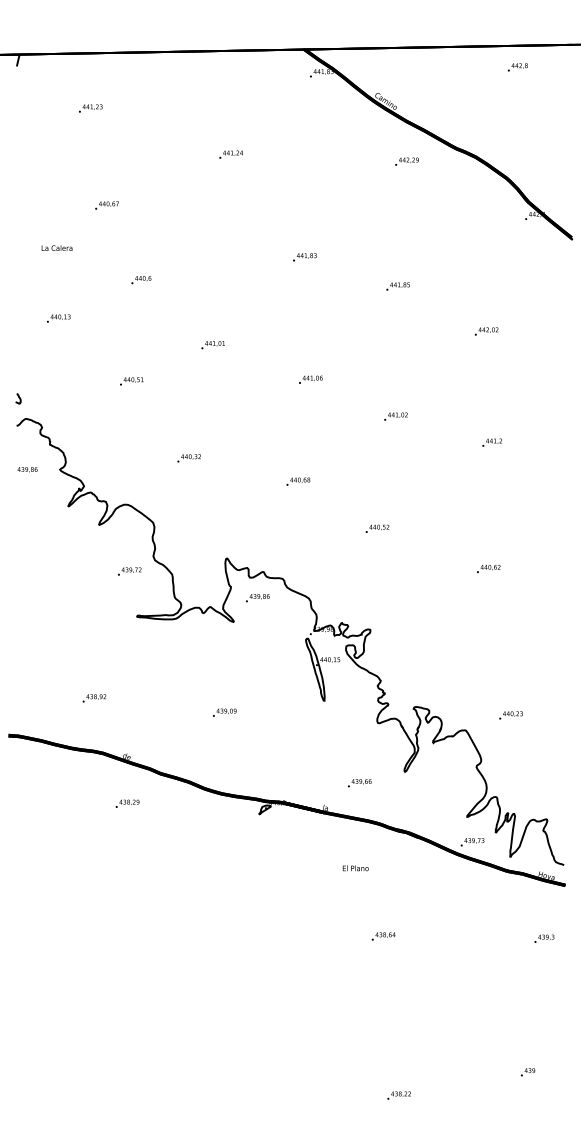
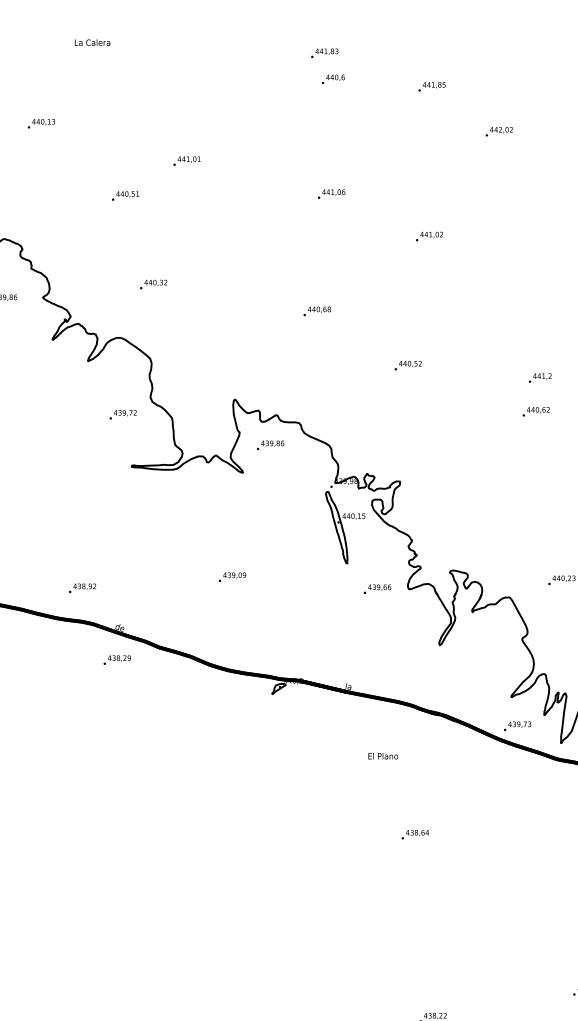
text: (56, 247) -> (91, 41), moved
text: (141, 280) -> (333, 79), moved
text: (486, 331) -> (499, 131), moved
text: (212, 345) -> (186, 161), moved
text: (491, 442) -> (539, 377), moved
text: (188, 458) -> (152, 284), moved
text: (94, 698) -> (82, 588), moved
text: (359, 783) -> (377, 589), moved
text: (127, 803) -> (117, 659), moved

